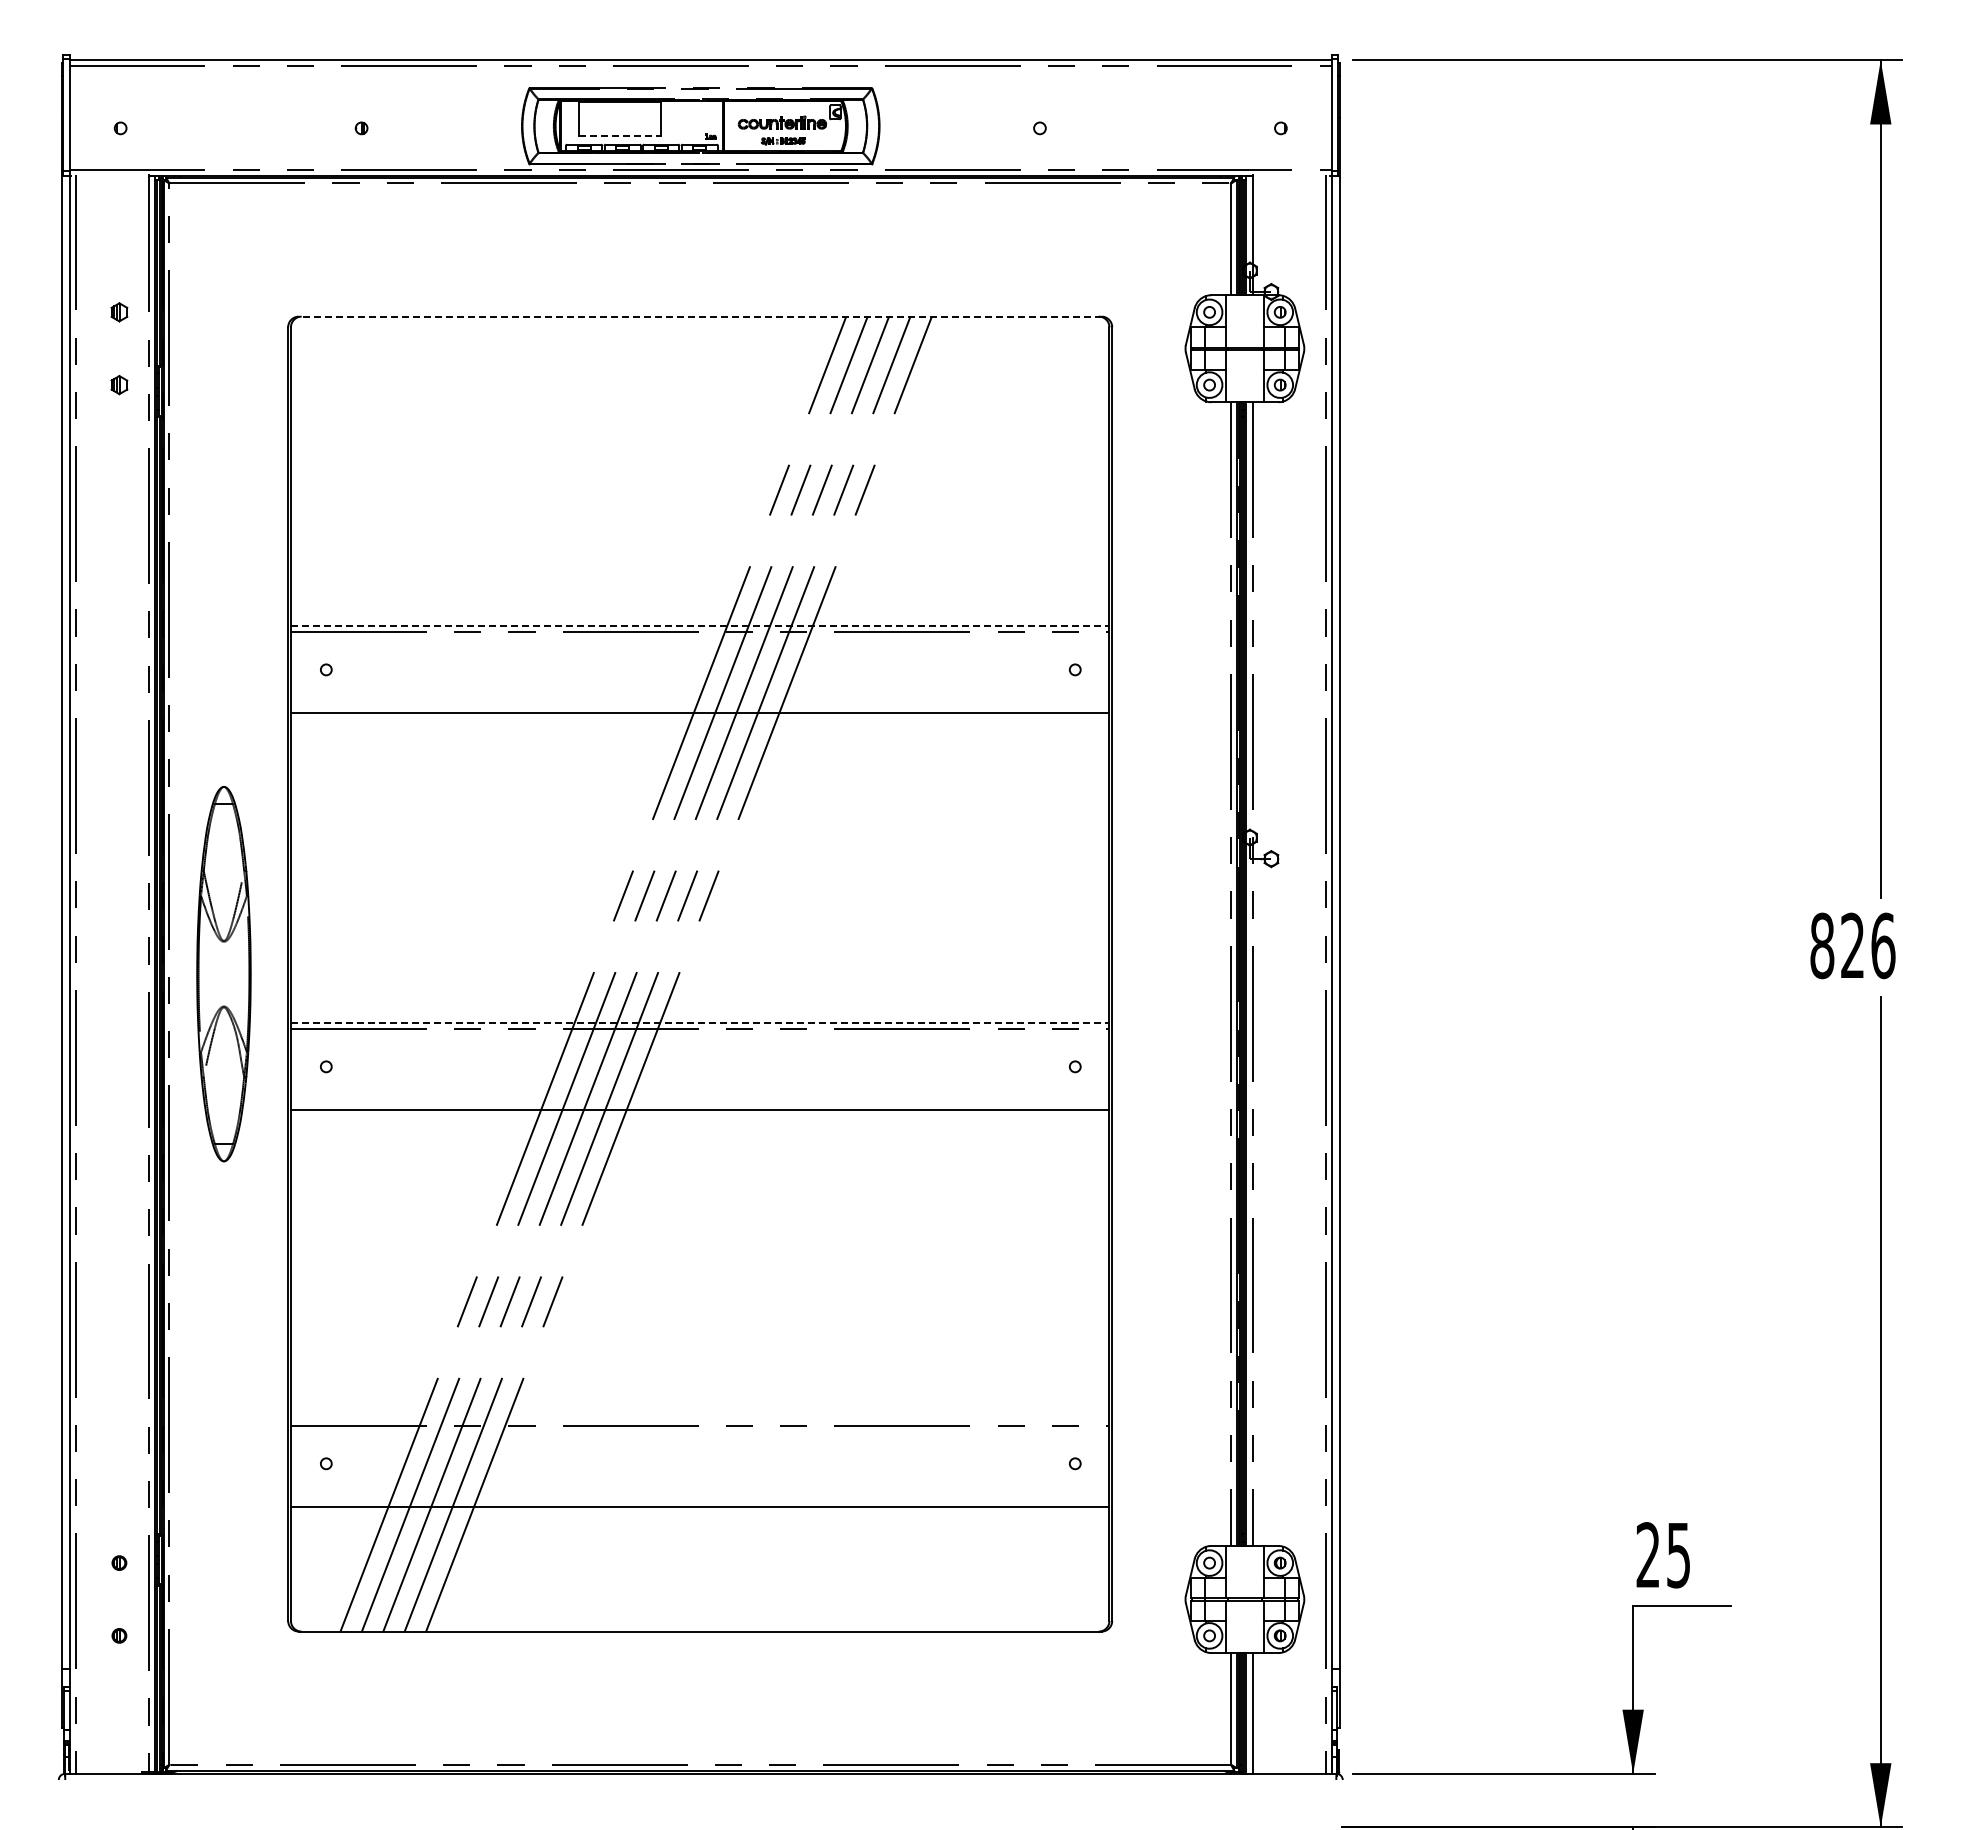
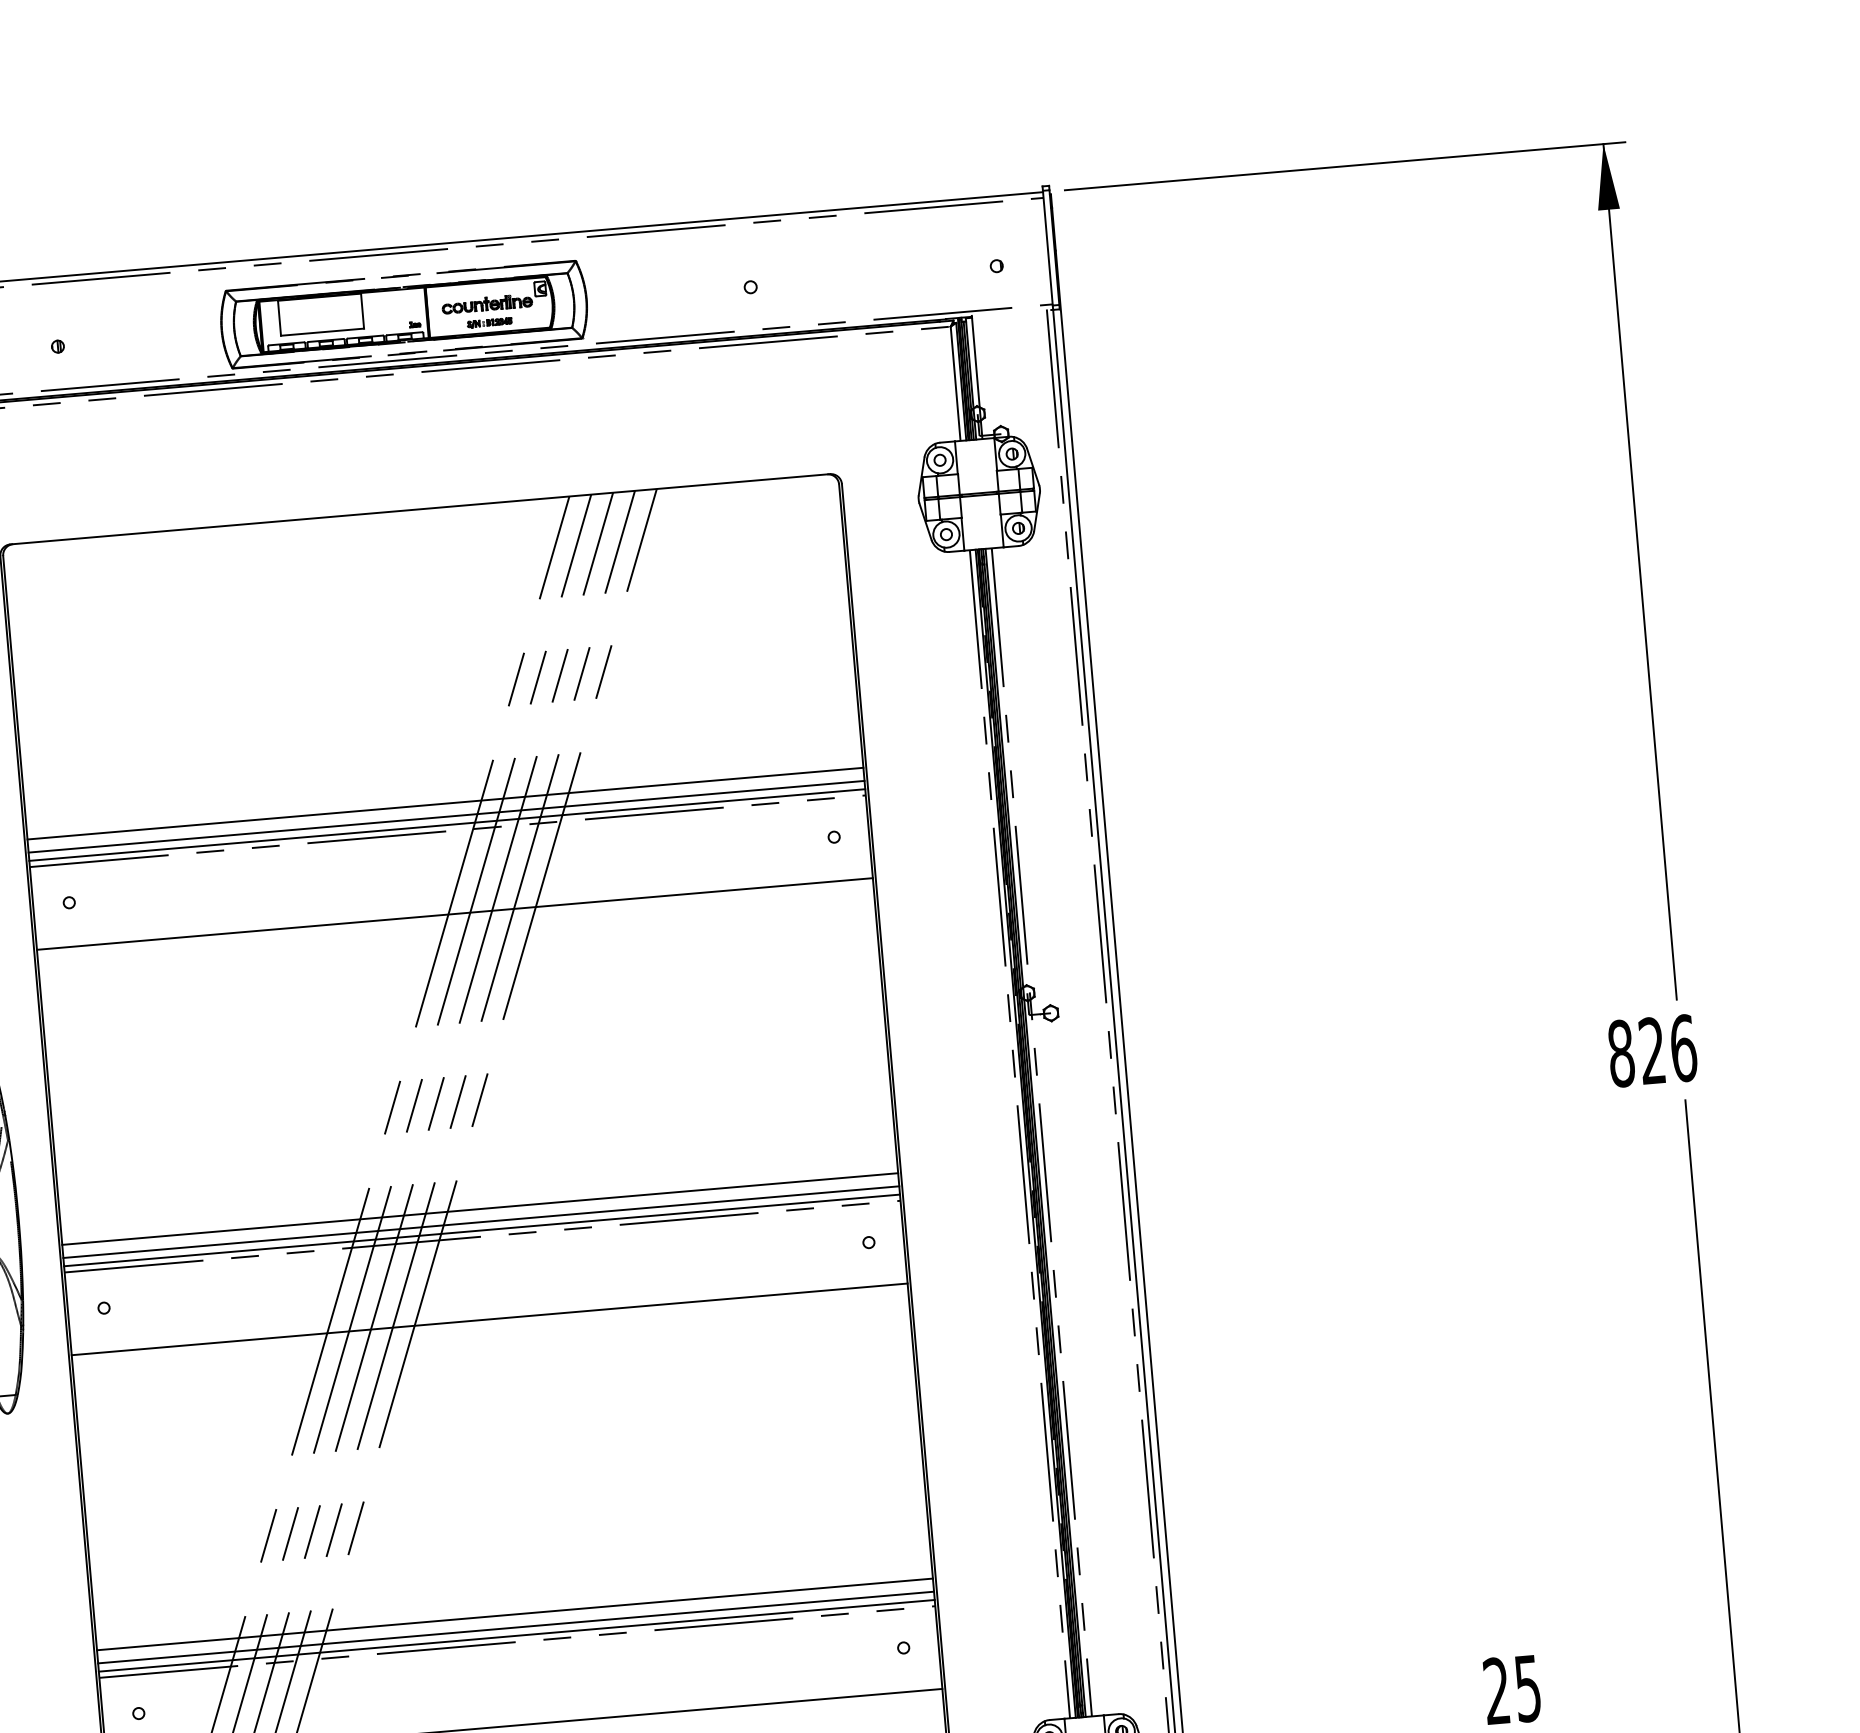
line: (620, 136) -> (323, 332), dashed -> solid
line: (699, 316) -> (419, 509), dashed -> solid
line: (699, 604) -> (444, 803), added
line: (699, 617) -> (445, 816), added
line: (700, 625) -> (447, 824), dashed -> solid
line: (699, 1001) -> (479, 1208), added
line: (699, 1014) -> (480, 1222), added
line: (700, 1022) -> (482, 1230), dashed -> solid
line: (699, 1398) -> (514, 1614), added
line: (699, 1411) -> (515, 1627), added
line: (699, 1419) -> (516, 1635), added

